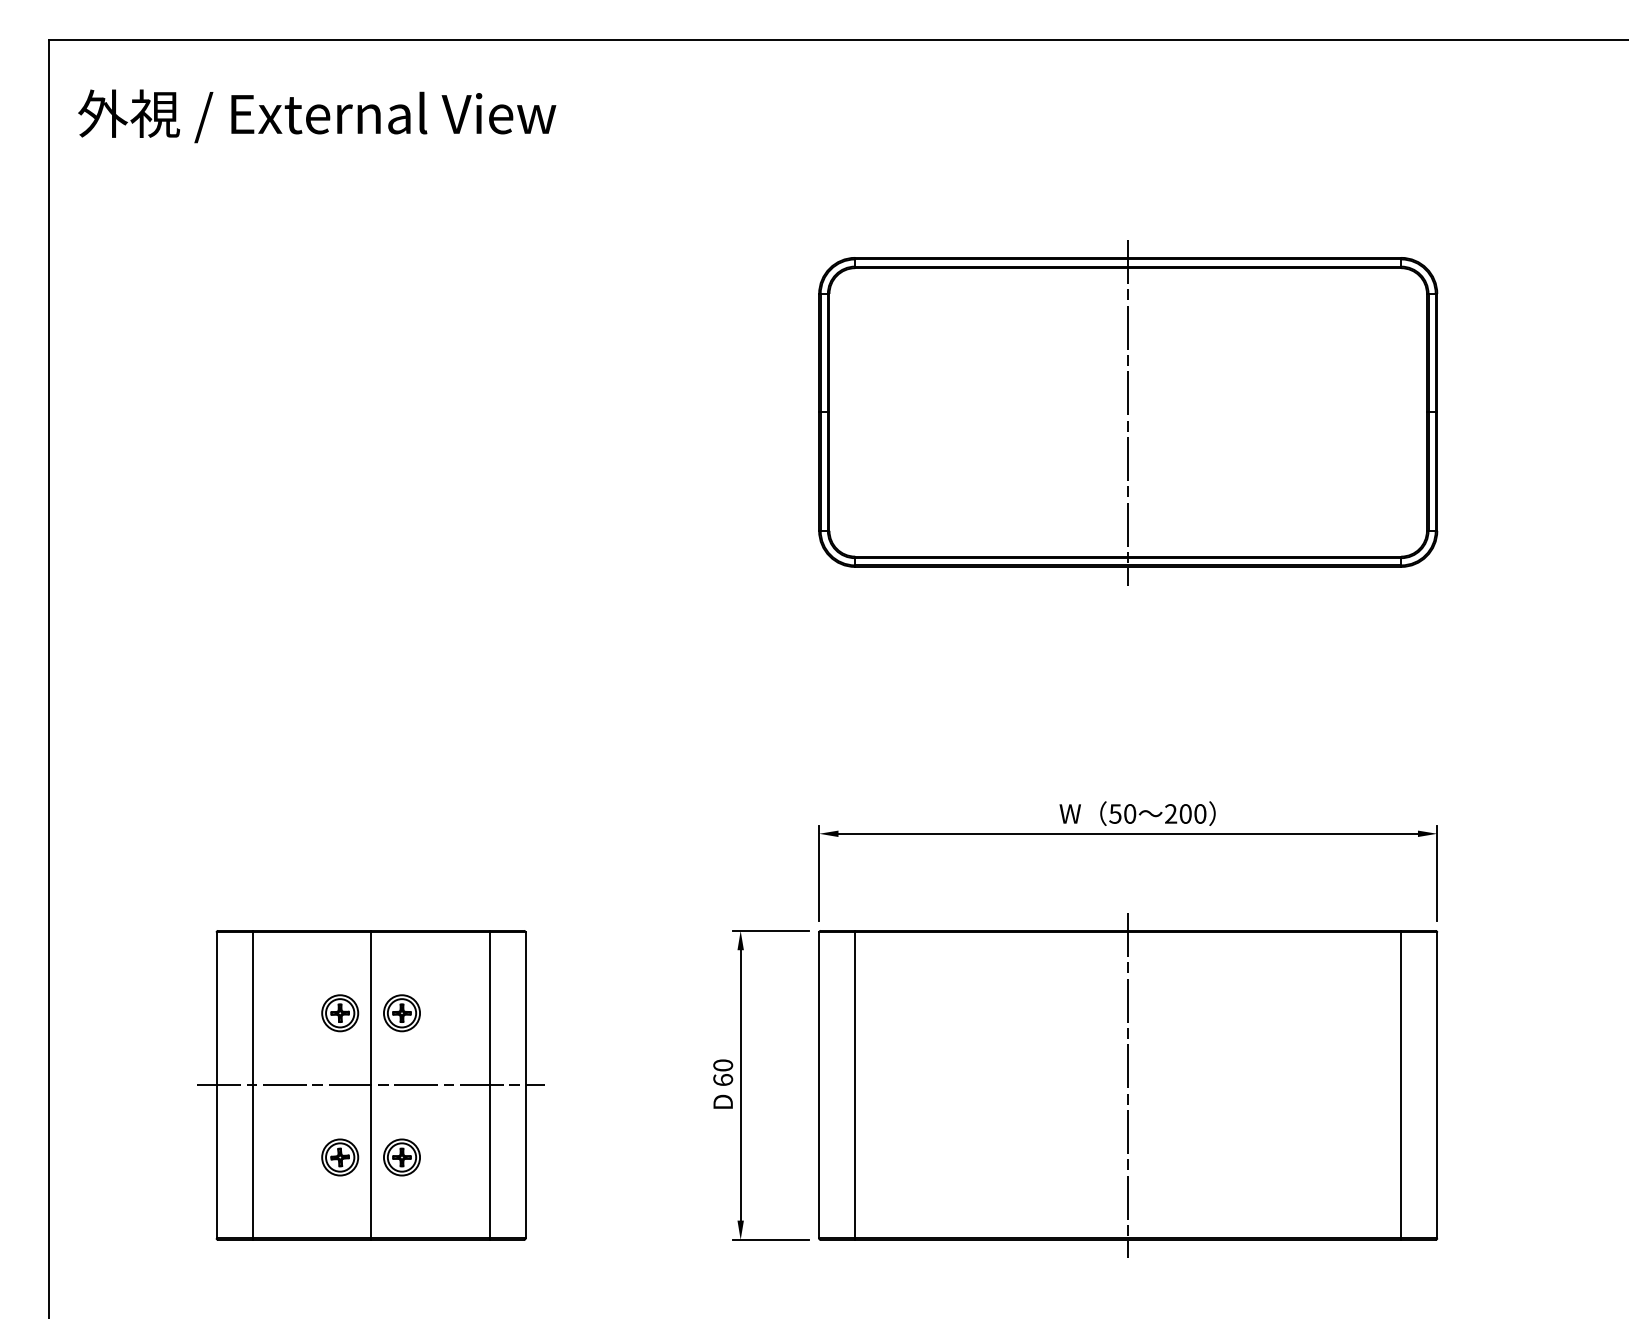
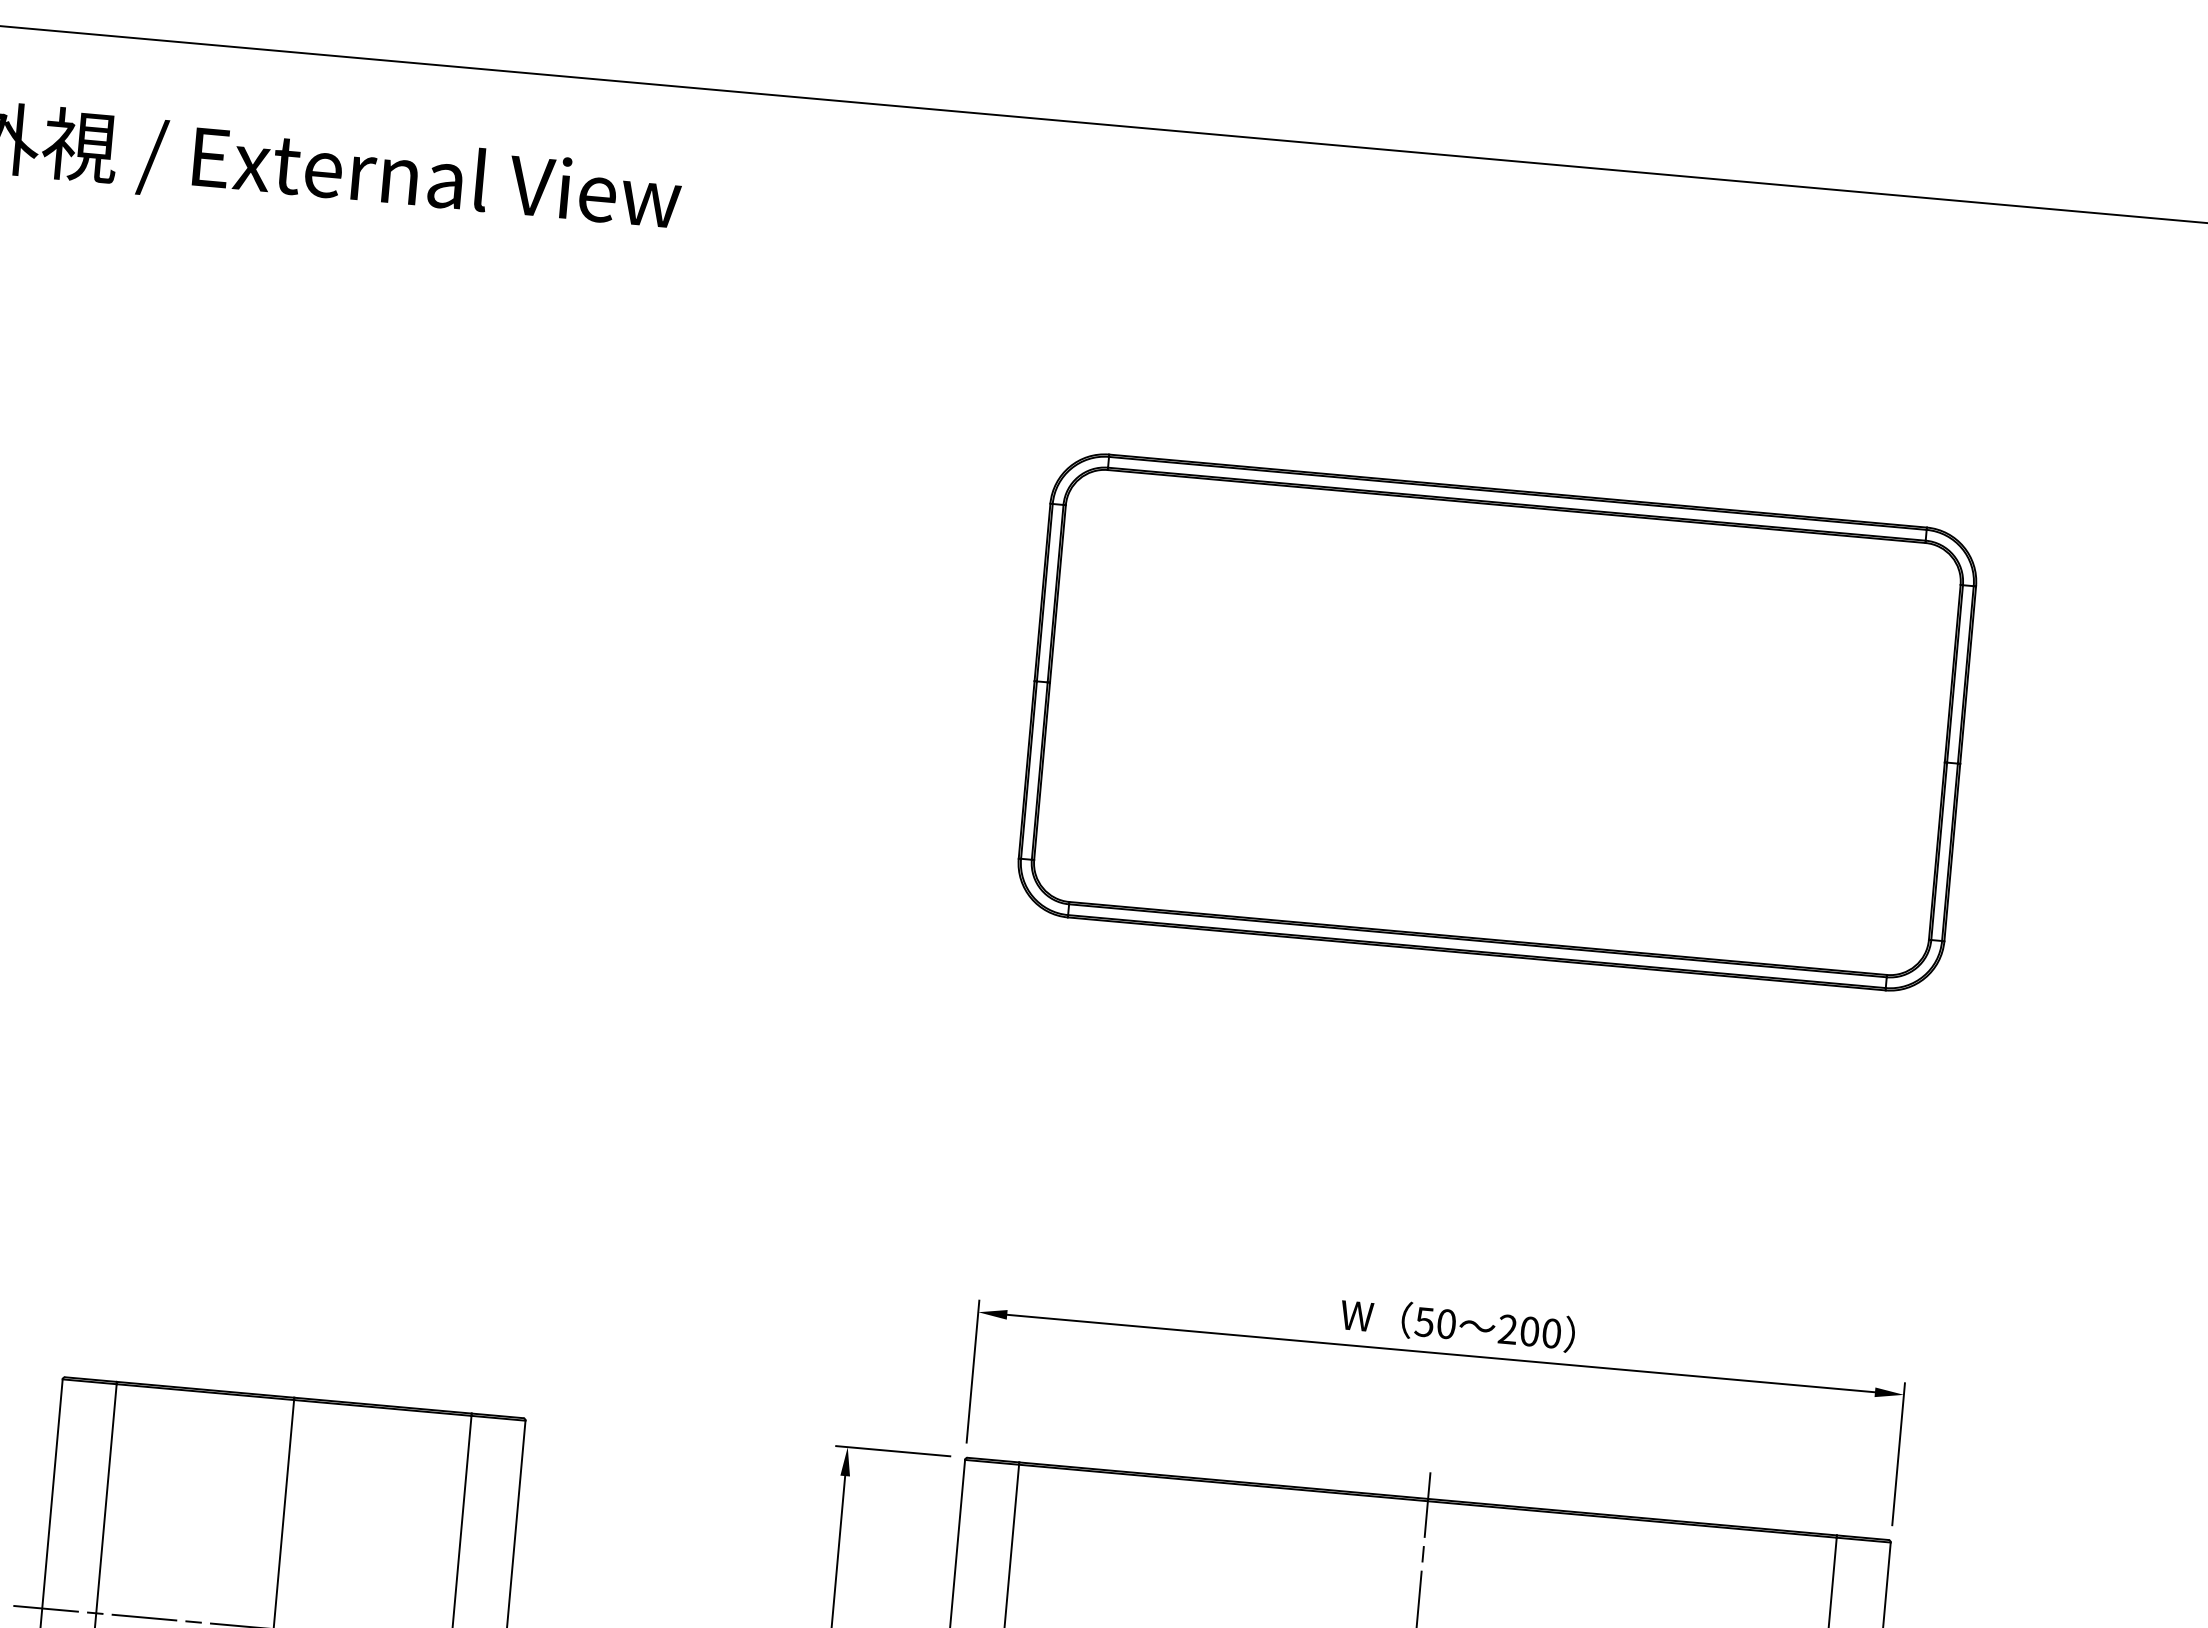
line: (1128, 413) -> (1497, 724), removed
part: (340, 1013) -> (237, 1517), removed
part: (401, 1013) -> (328, 1525), removed

